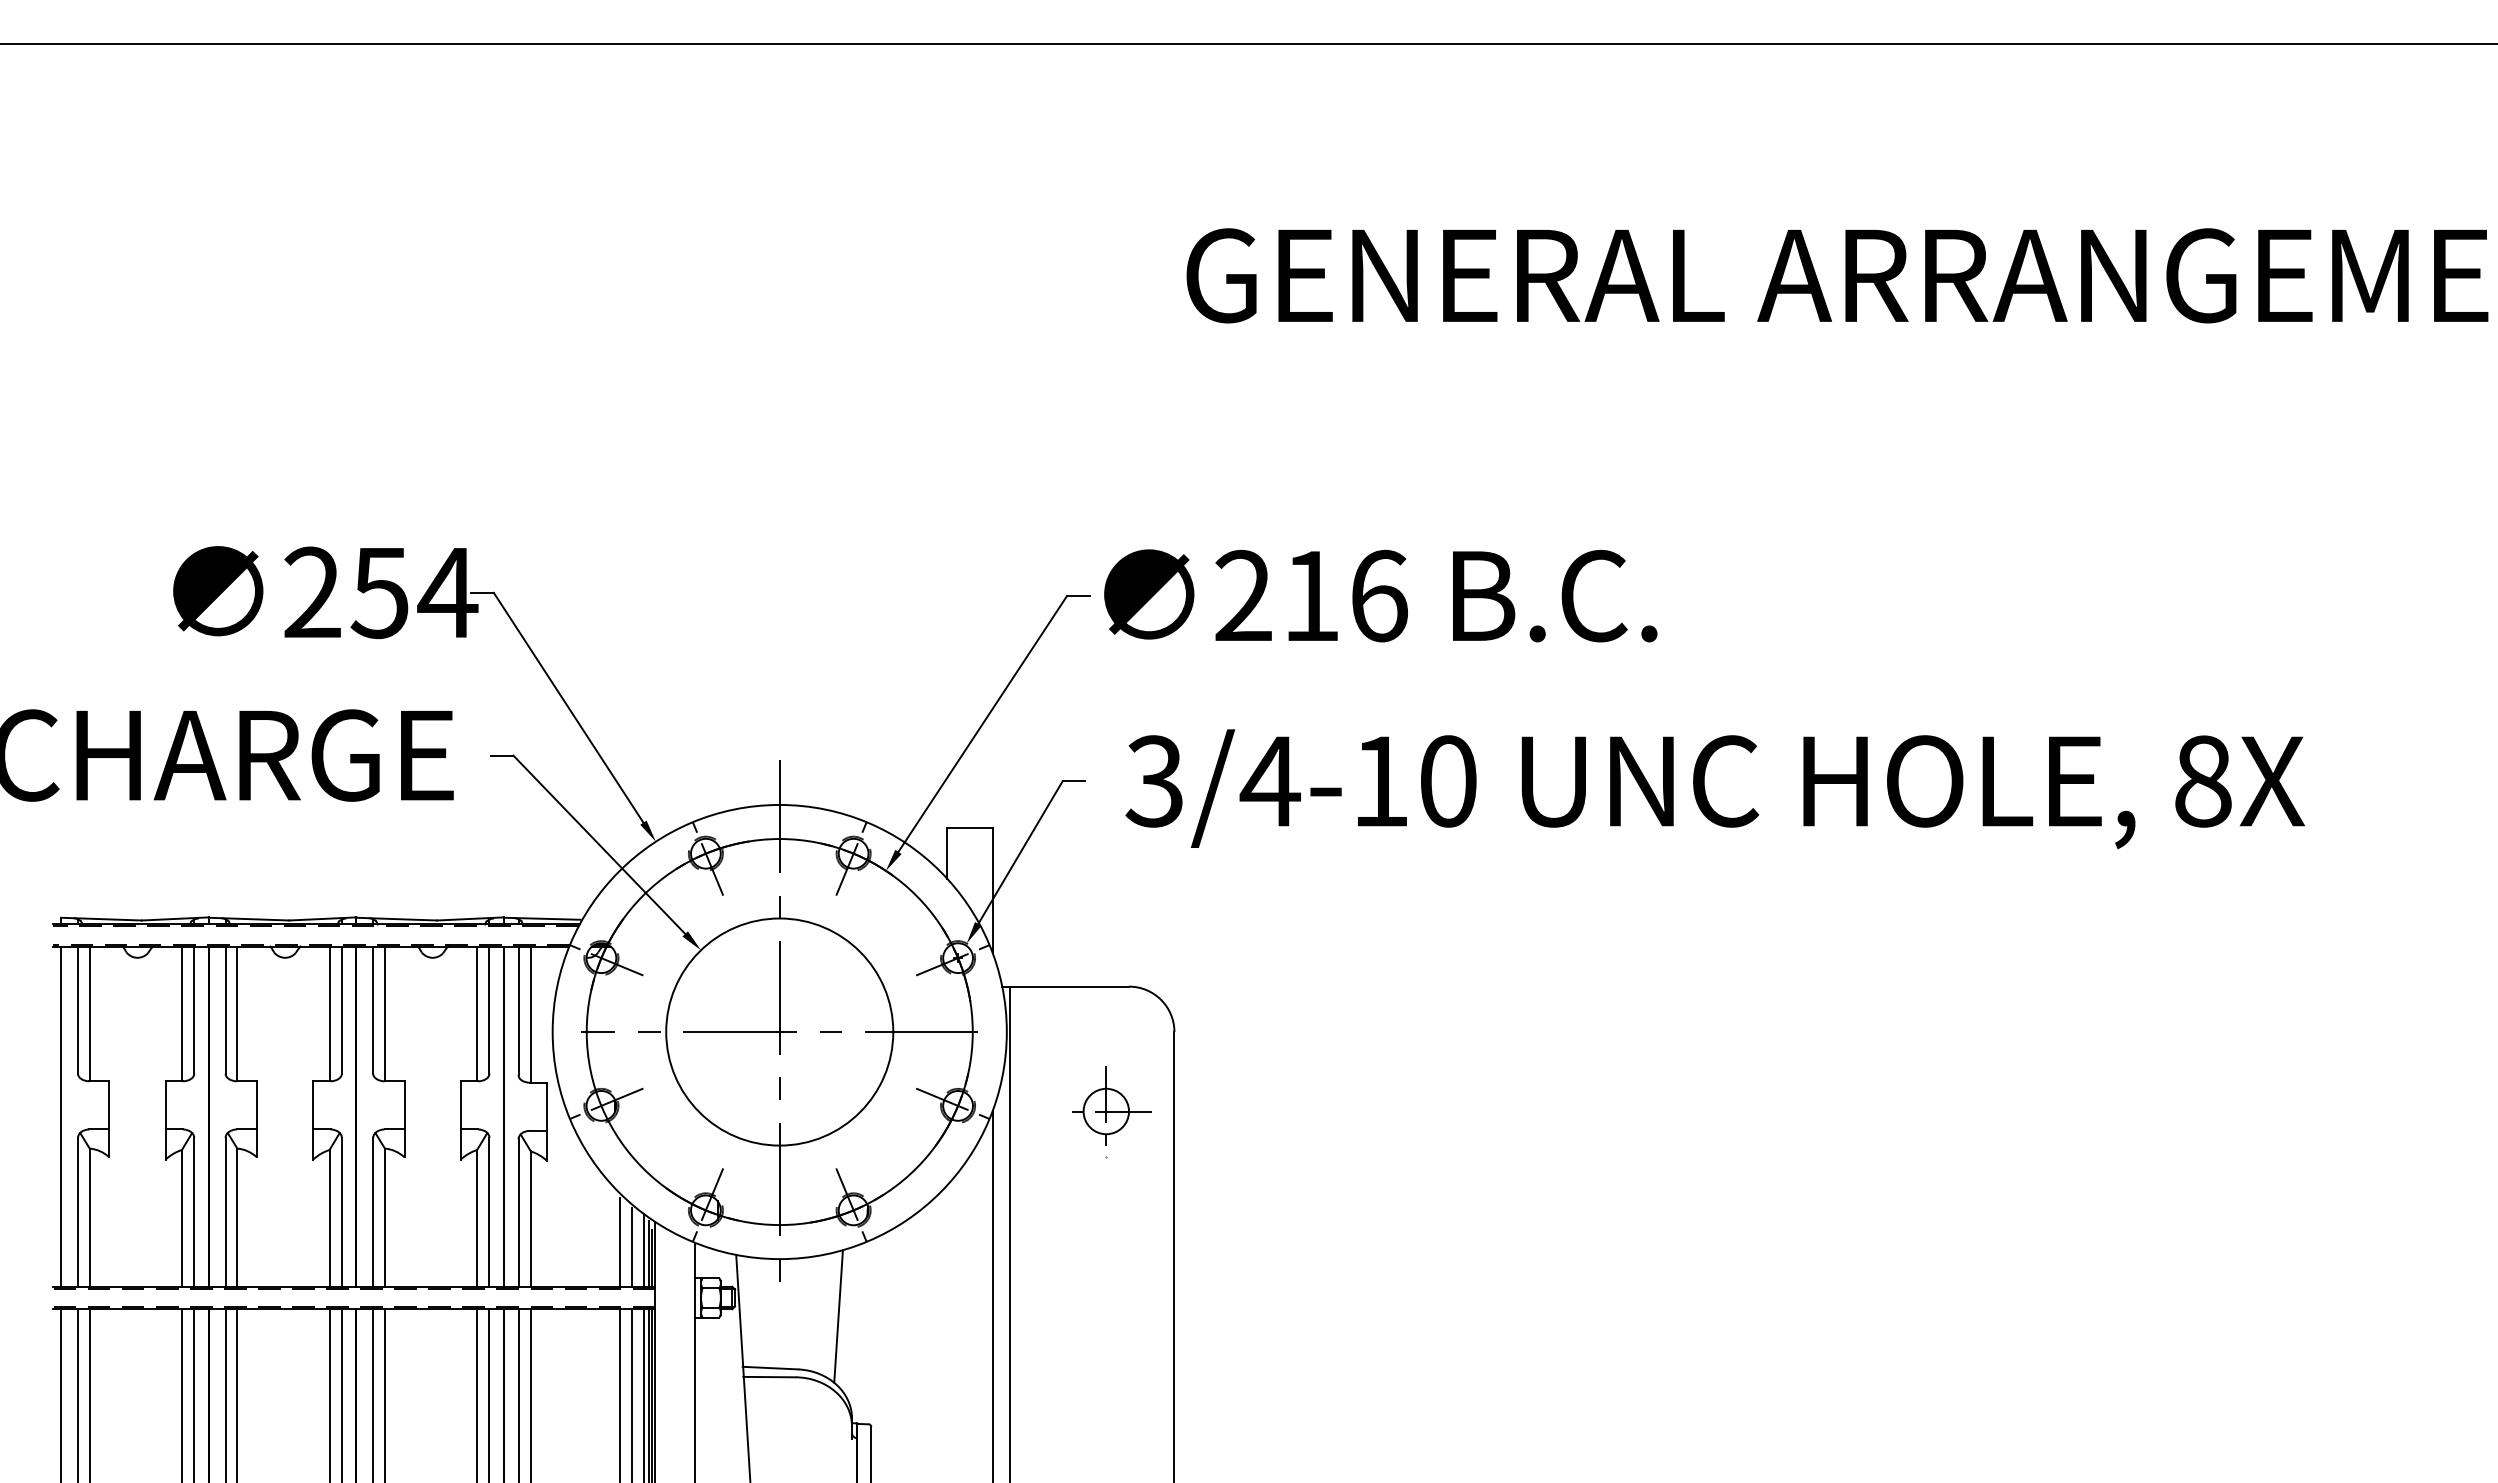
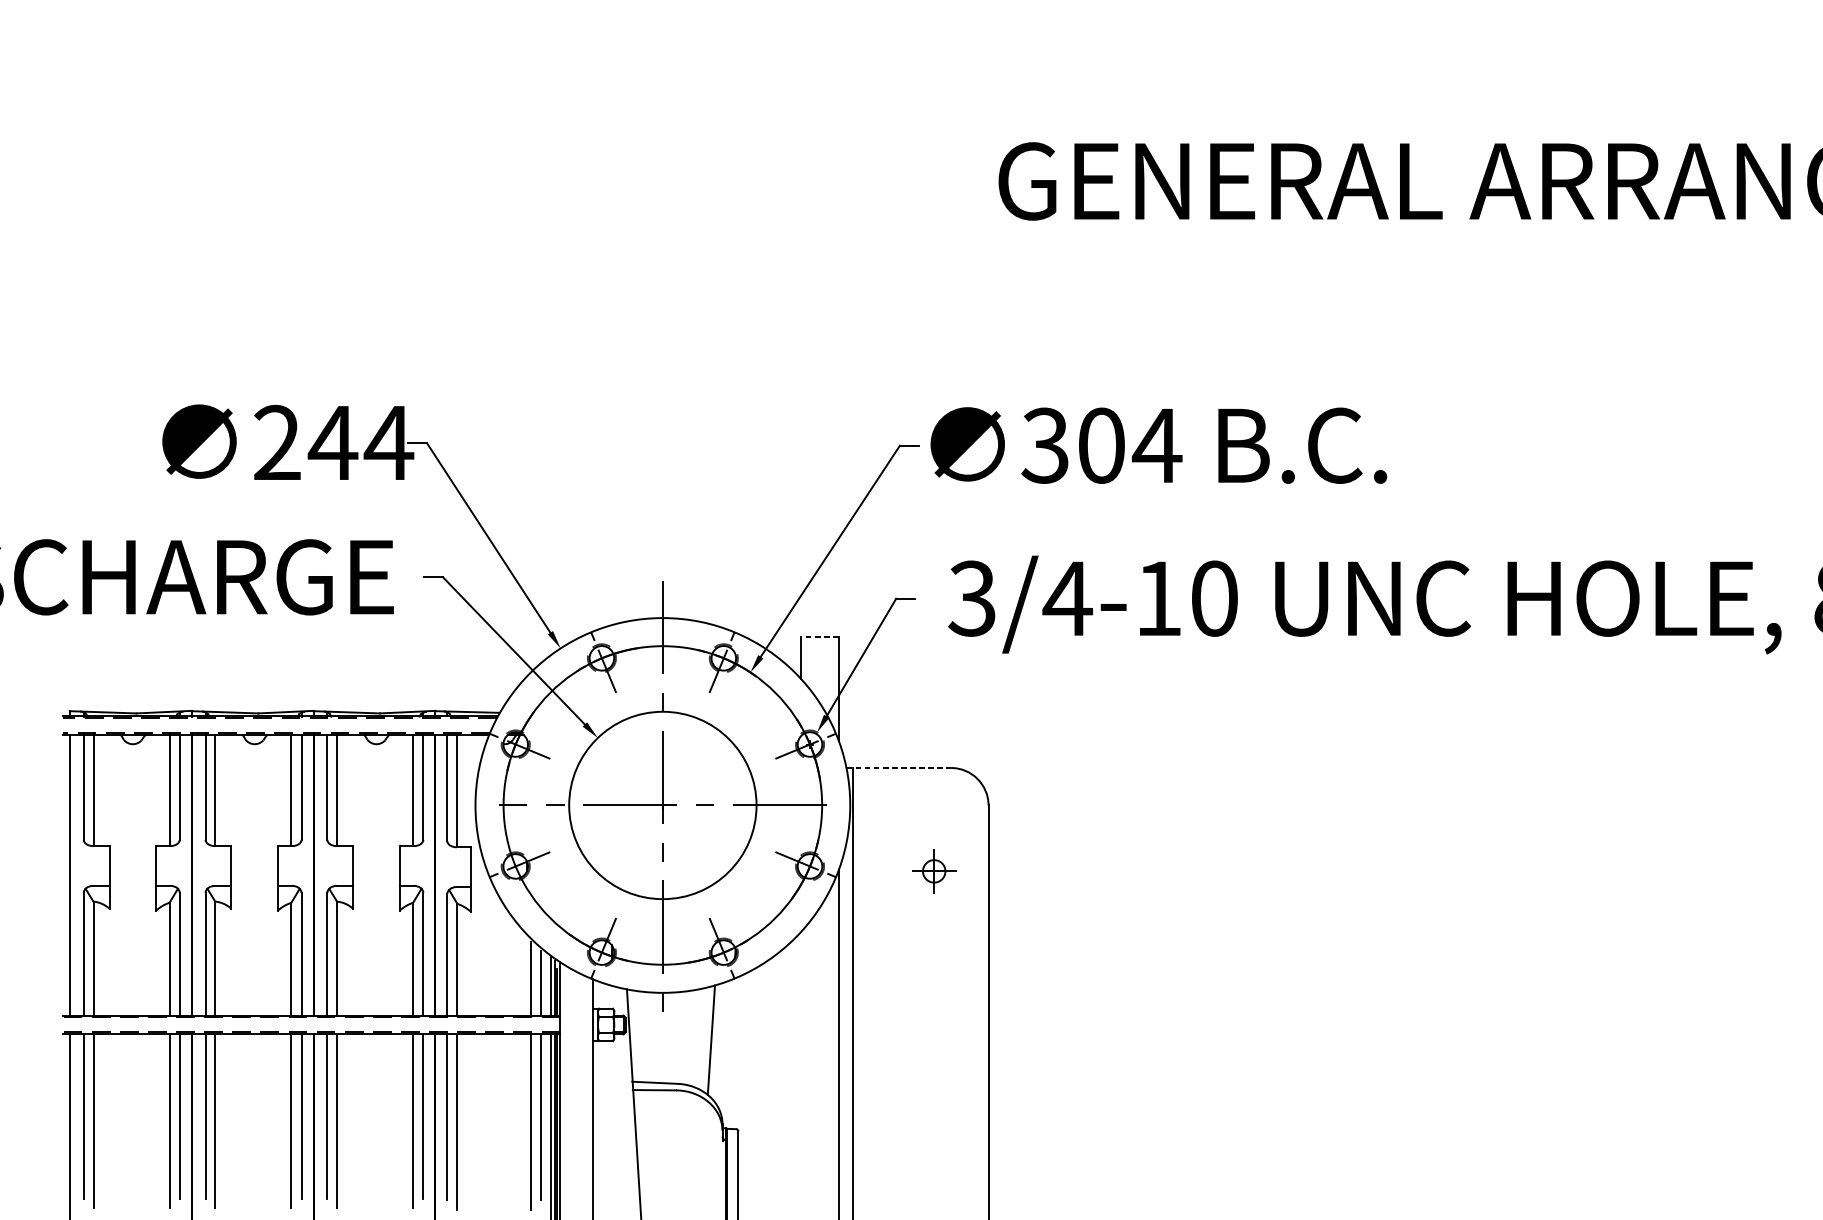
text: (379, 593) -> (332, 443), 254 -> 244
text: (1311, 595) -> (1101, 445), 216 -> 304
line: (970, 827) -> (820, 636), solid -> dashed
line: (1066, 986) -> (899, 767), solid -> dashed
part: (1111, 1112) -> (936, 871), size x0.6

